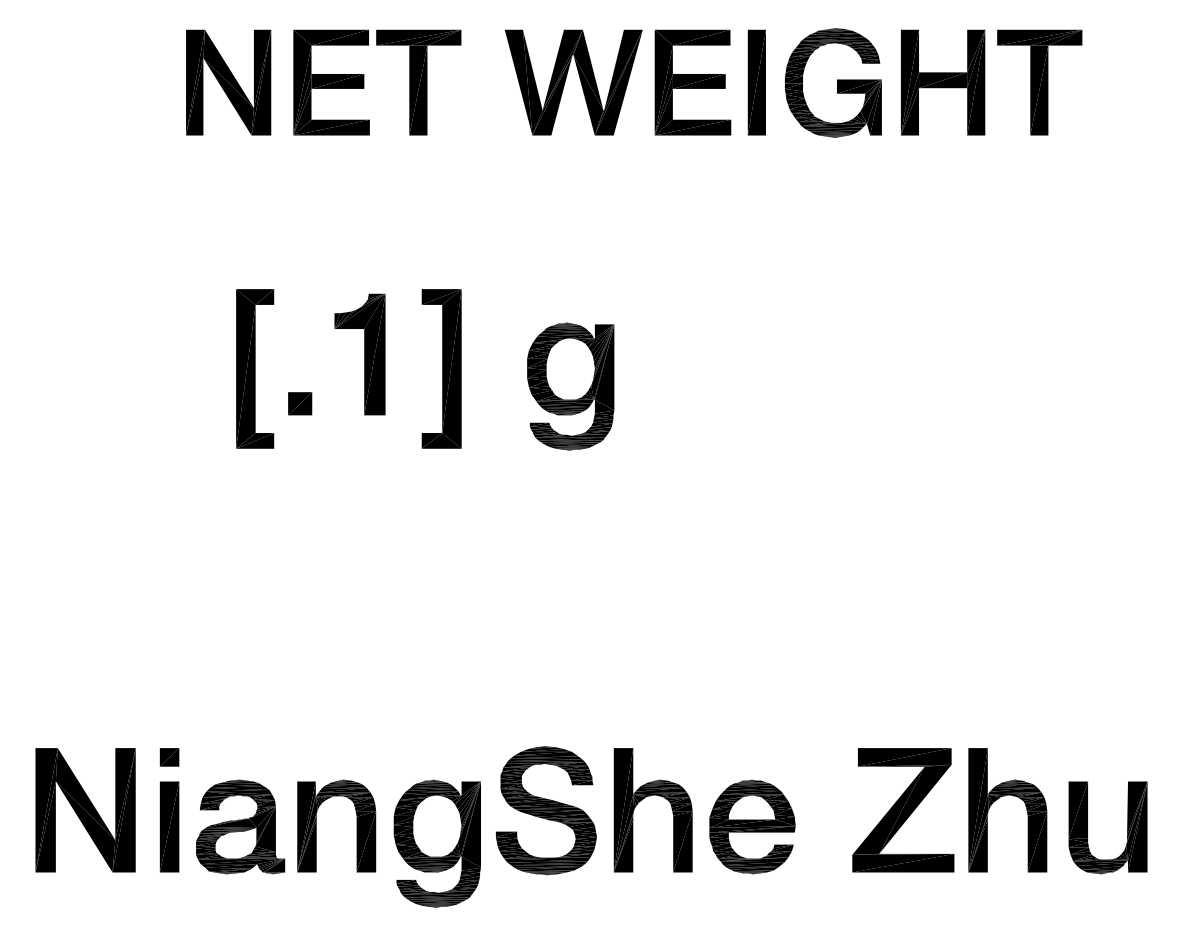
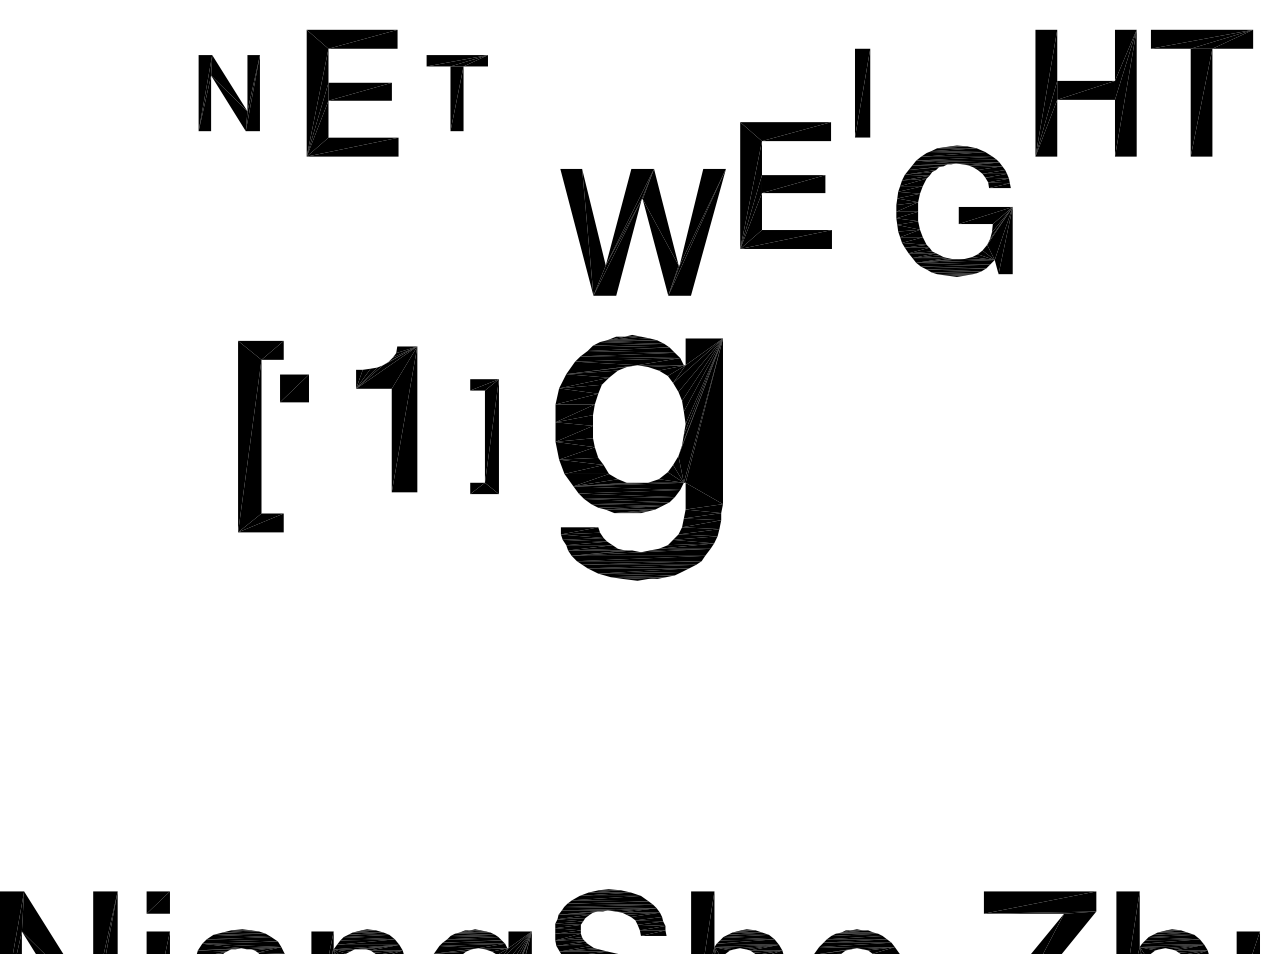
part: (228, 82) -> (228, 93), size x0.6
part: (418, 82) -> (456, 93), size x0.6
part: (580, 82) -> (651, 232), moved
part: (692, 82) -> (785, 185), moved
part: (756, 82) -> (862, 93), size x0.7
part: (833, 82) -> (954, 210), moved
part: (441, 368) -> (484, 436), size x0.6
part: (570, 386) -> (639, 457), size x1.6
part: (300, 403) -> (294, 388), moved

